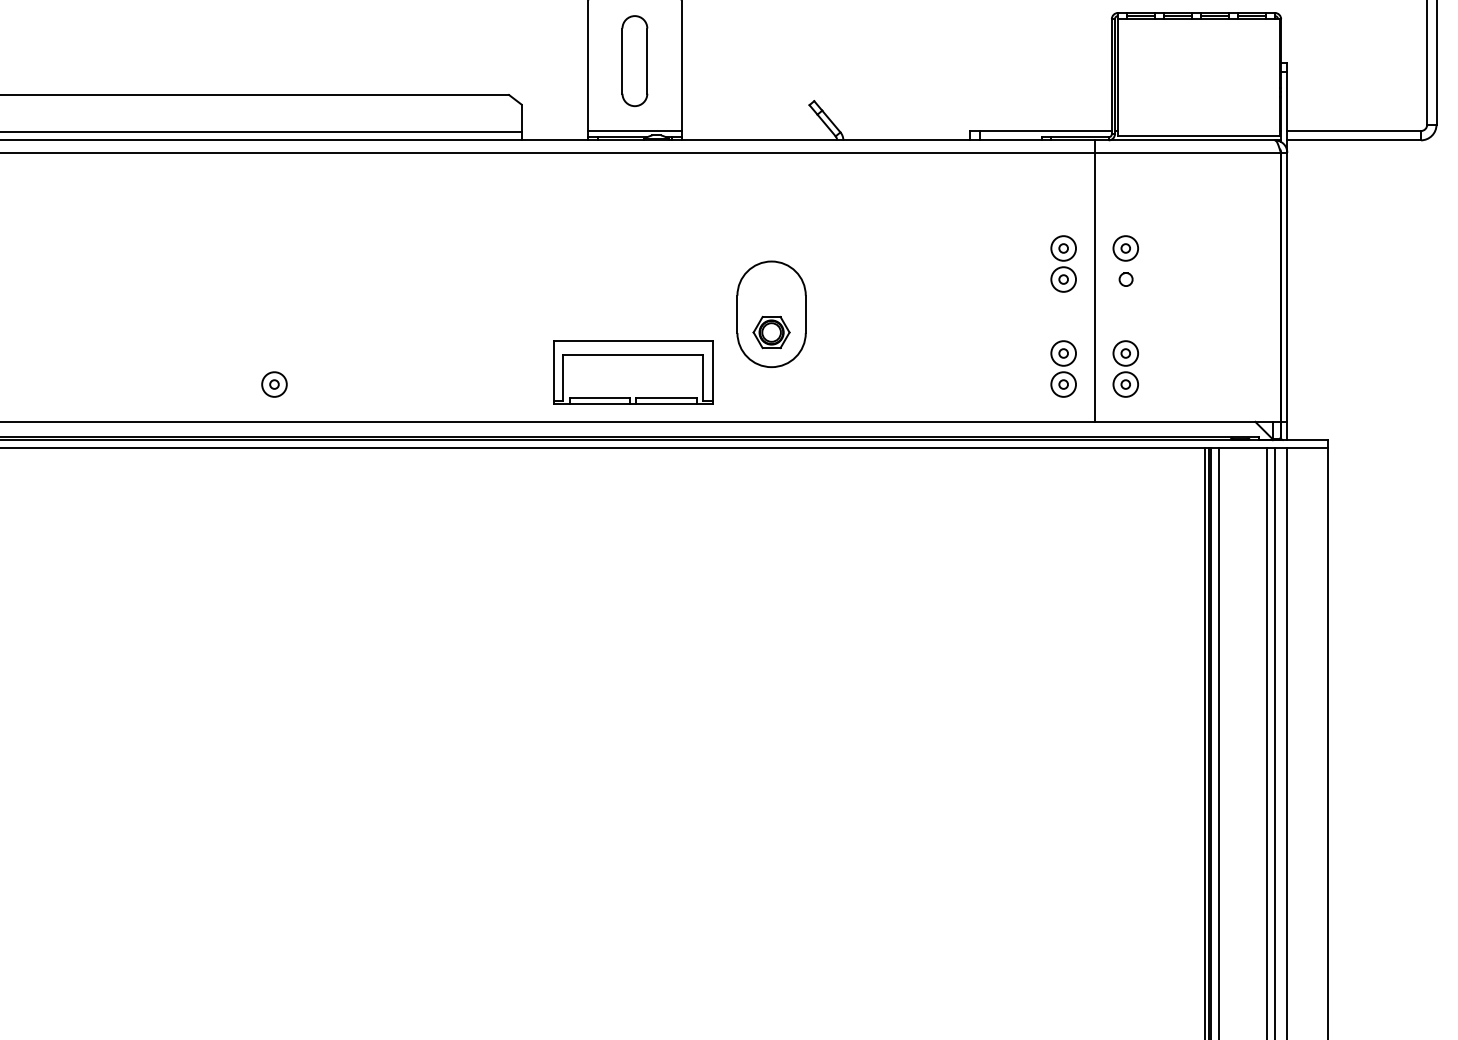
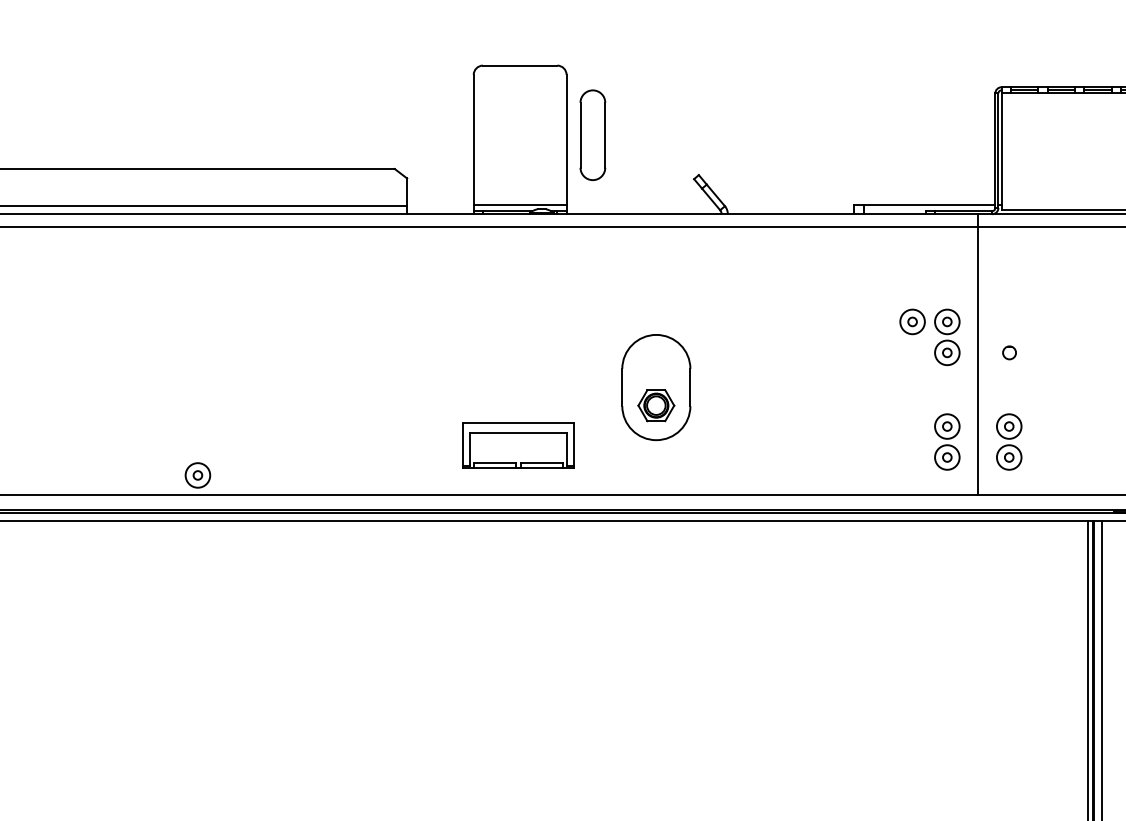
part: (634, 61) -> (592, 135), moved
part: (1125, 248) -> (912, 321), moved
part: (633, 372) -> (518, 445), size x0.7
part: (274, 384) -> (197, 475), moved

